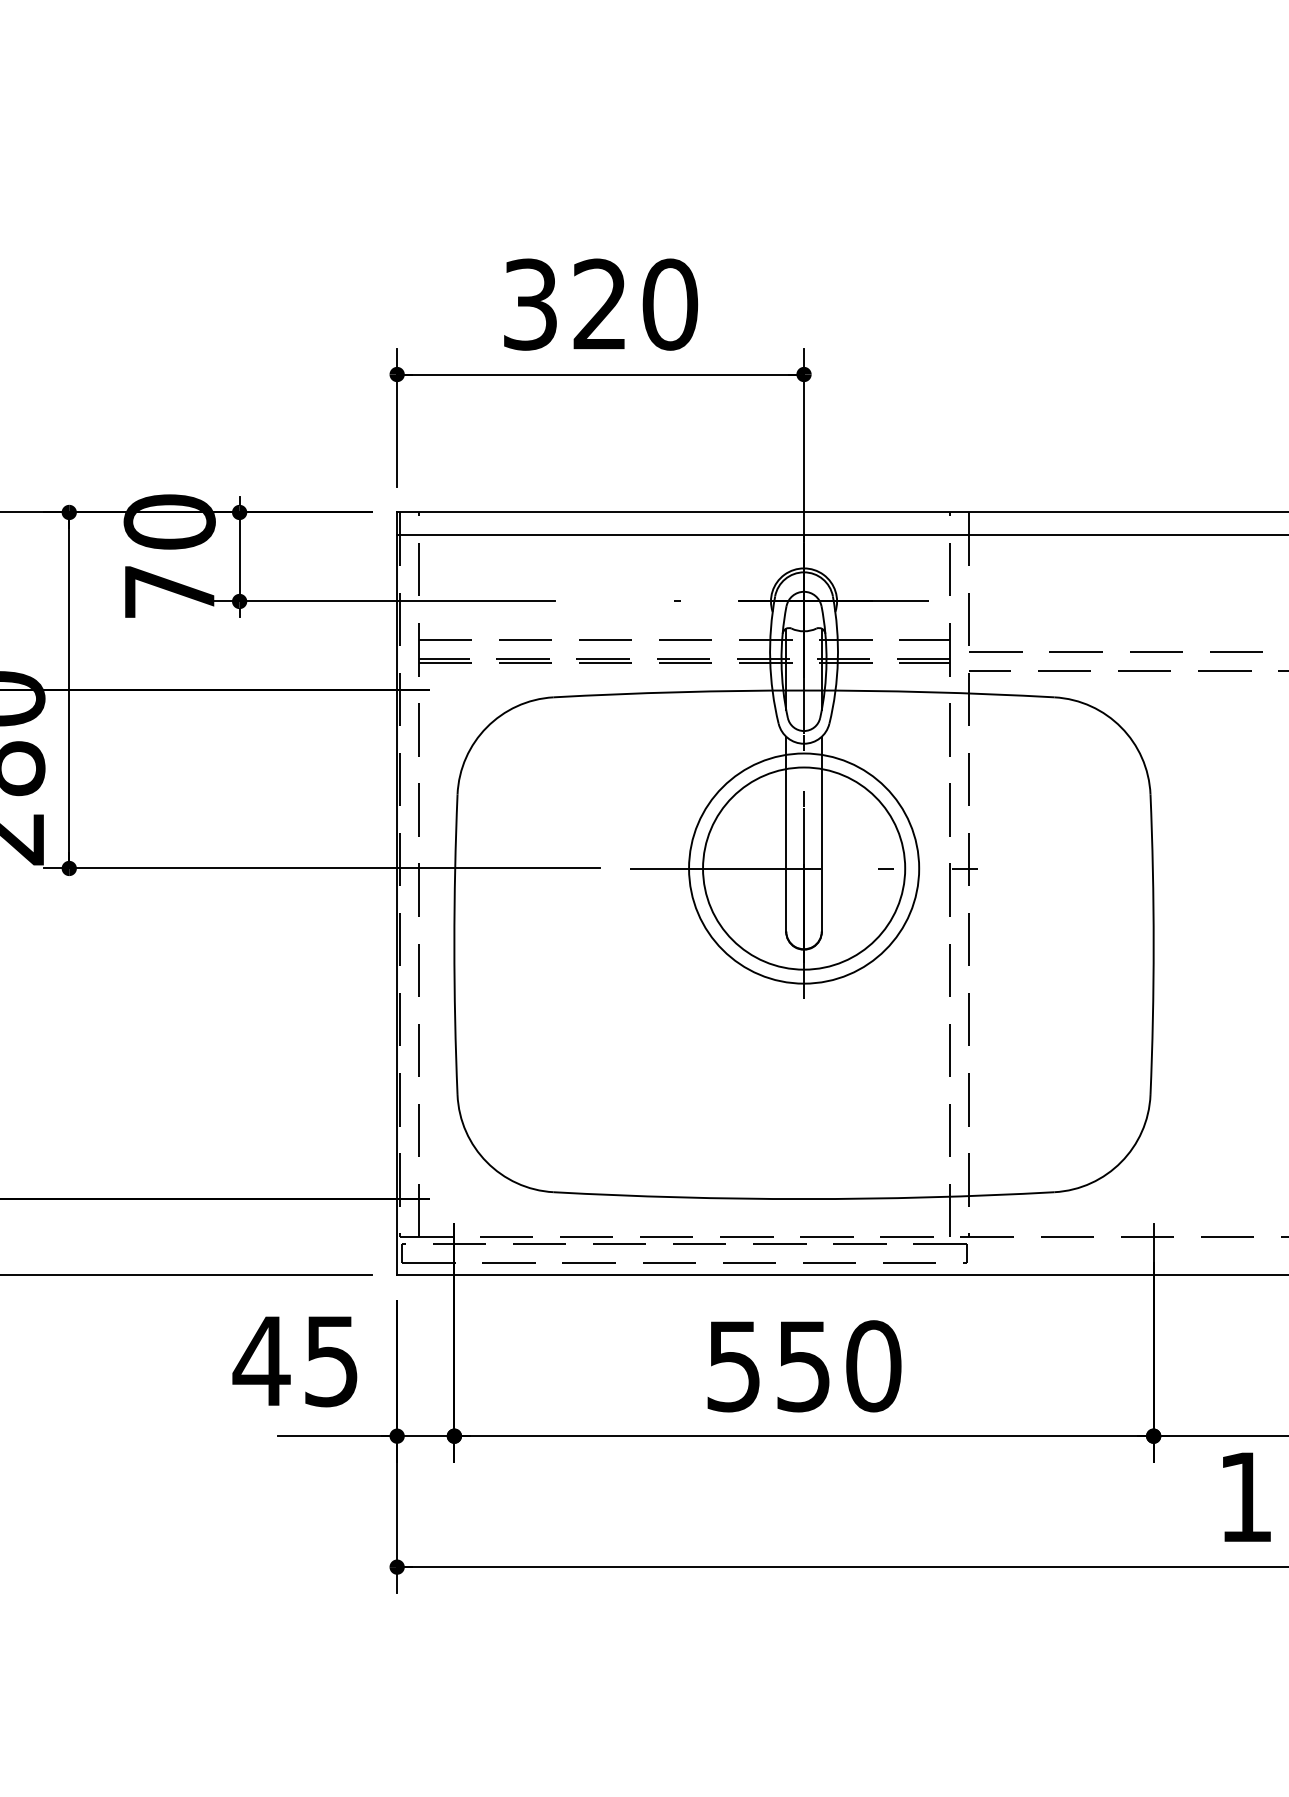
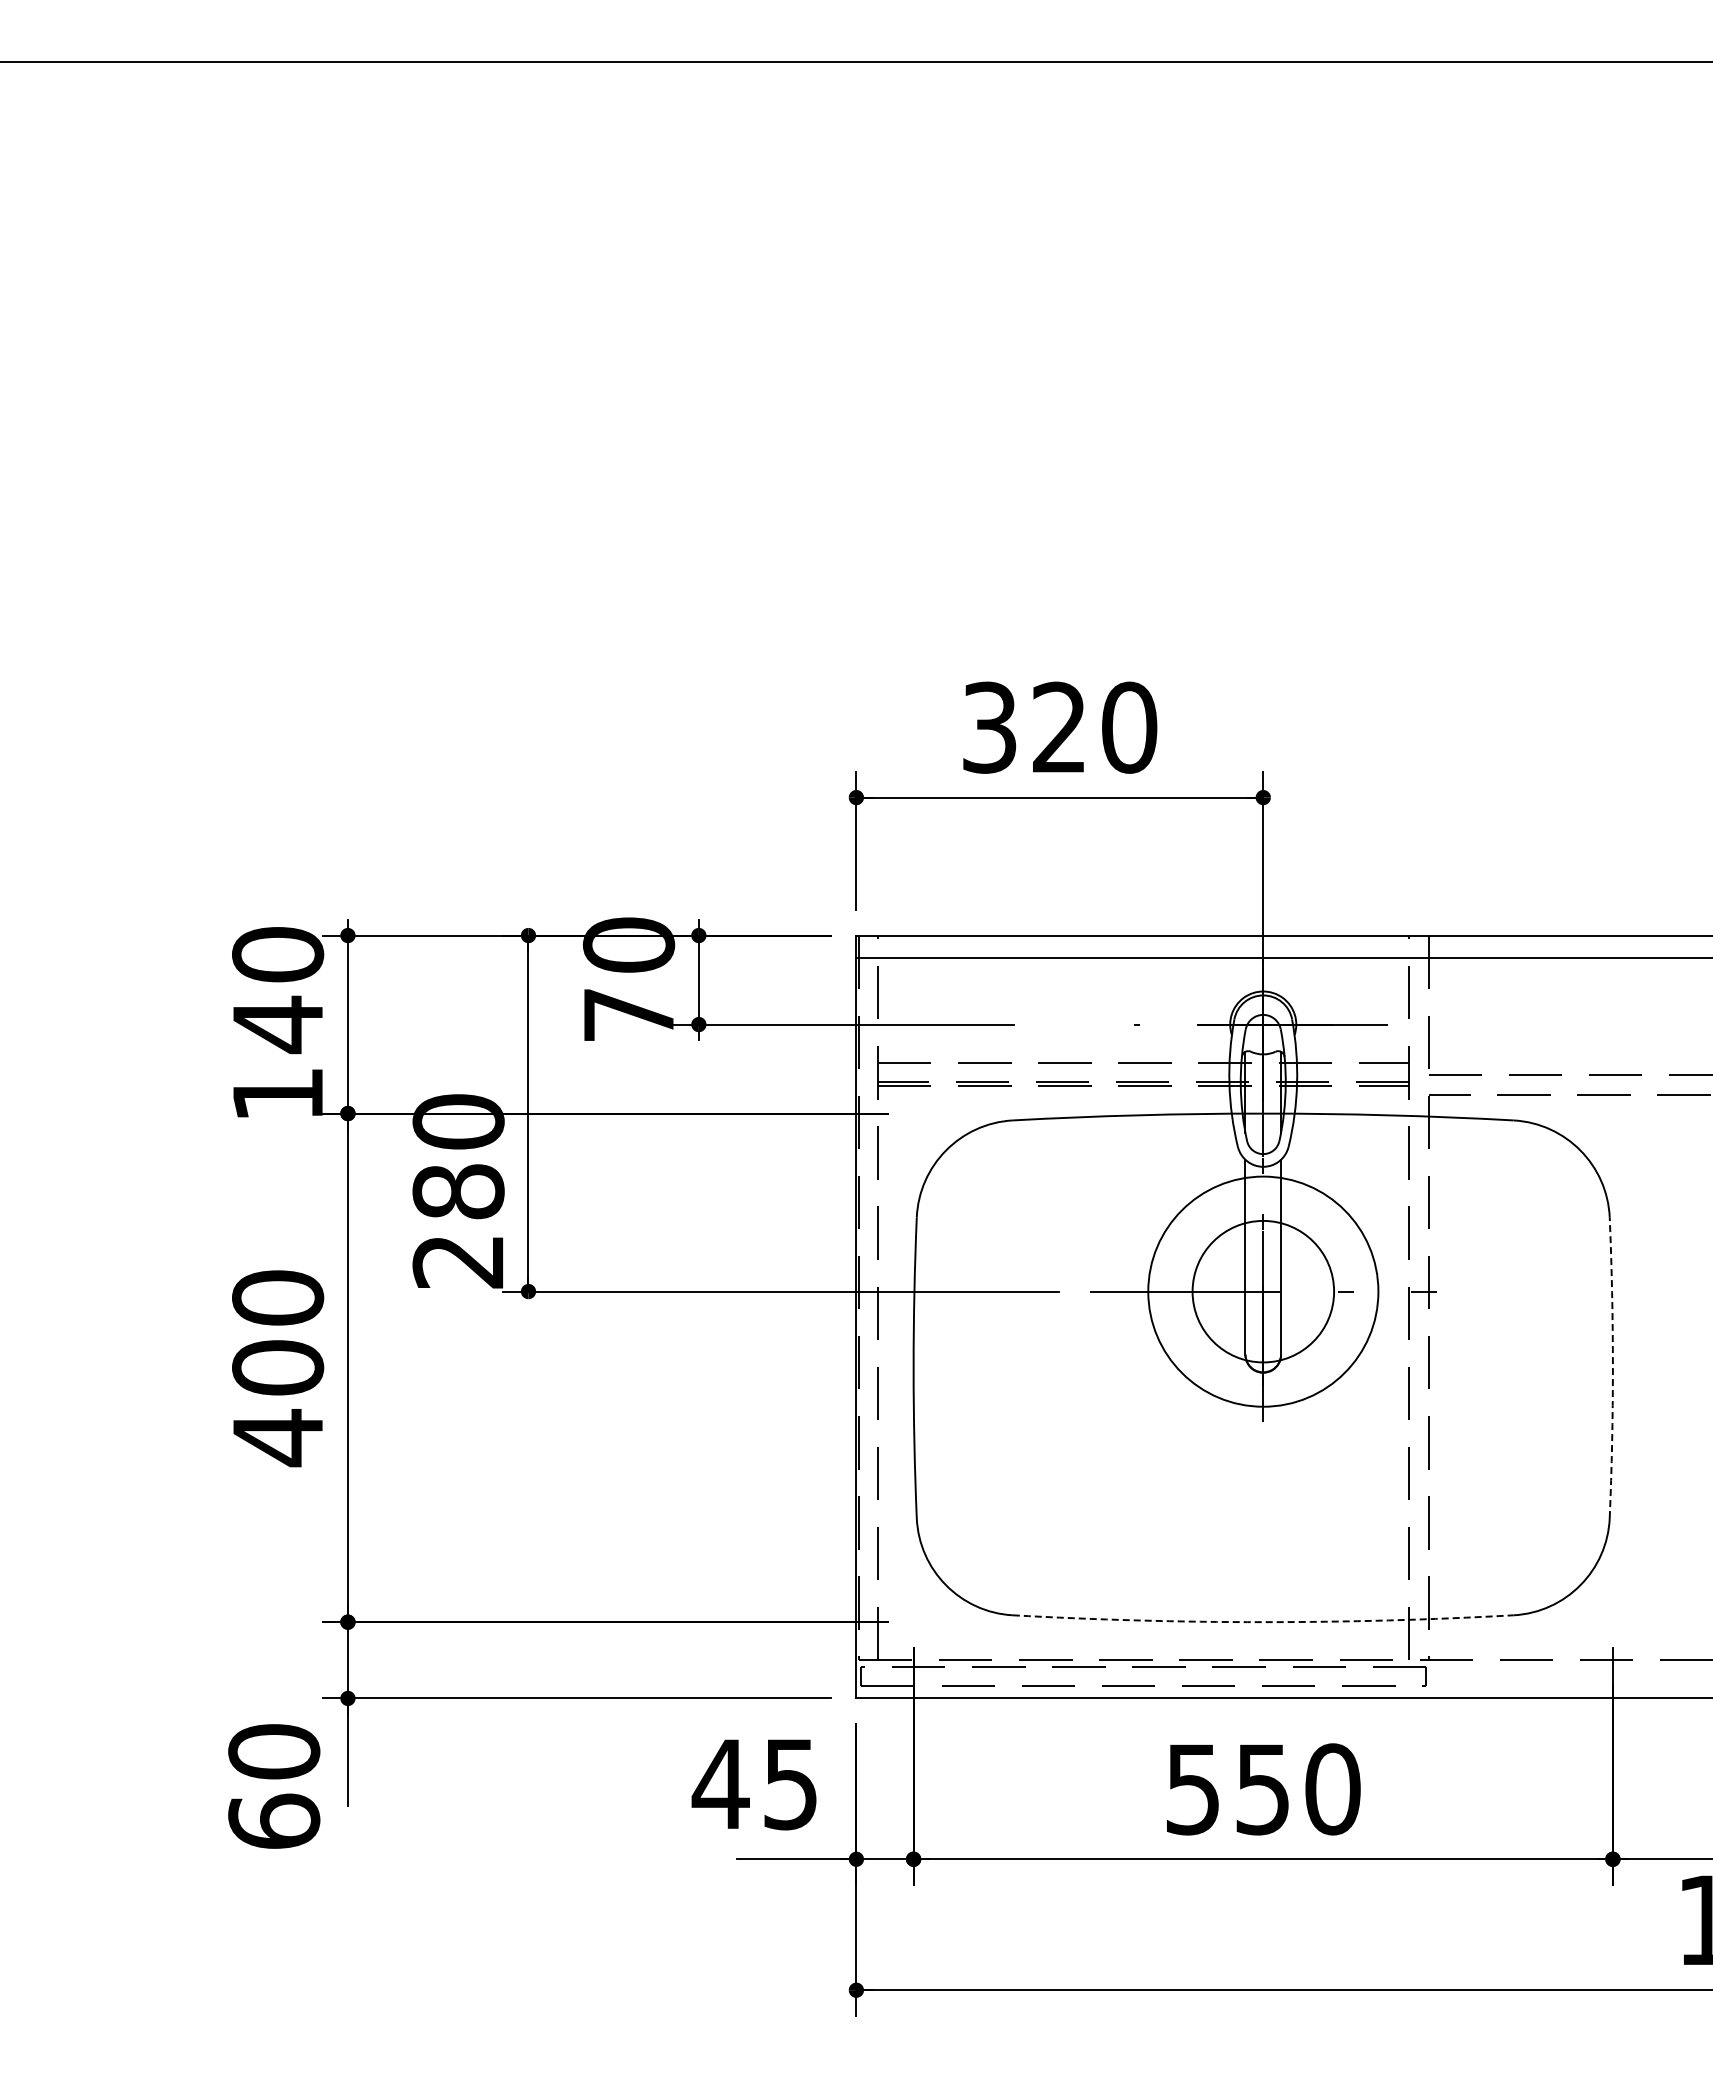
circle: (804, 868) -> (1263, 1291), size x0.7
arc: (1153, 944) -> (1612, 1367), solid -> dashed
arc: (804, 1199) -> (1263, 1622), solid -> dashed

